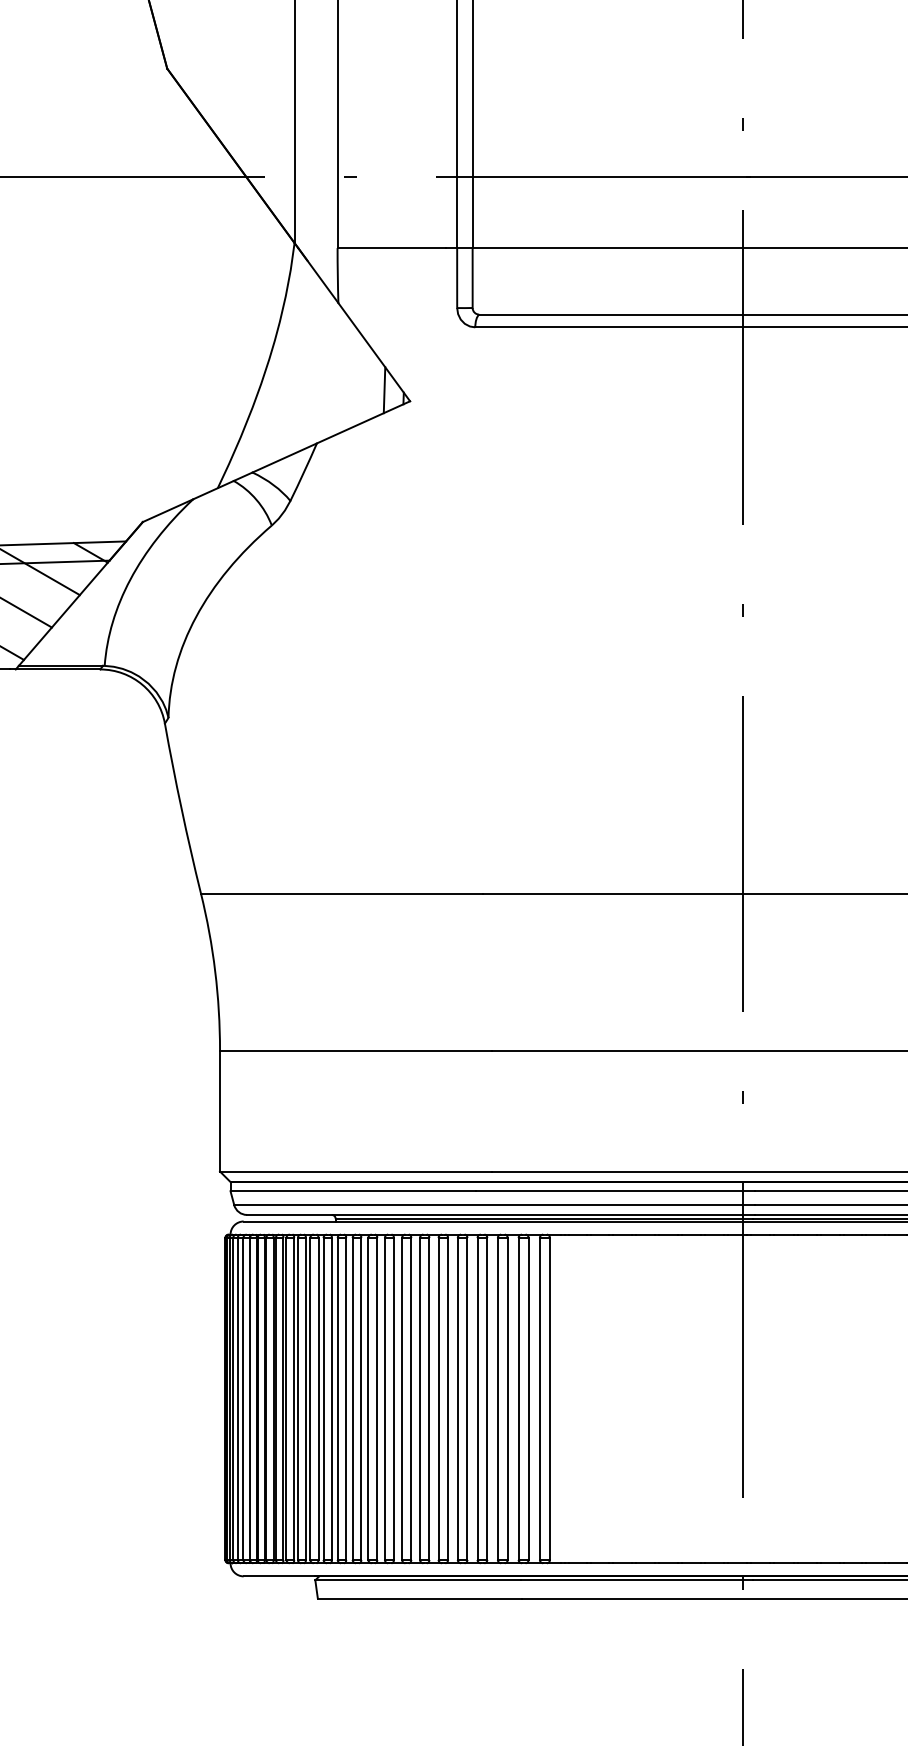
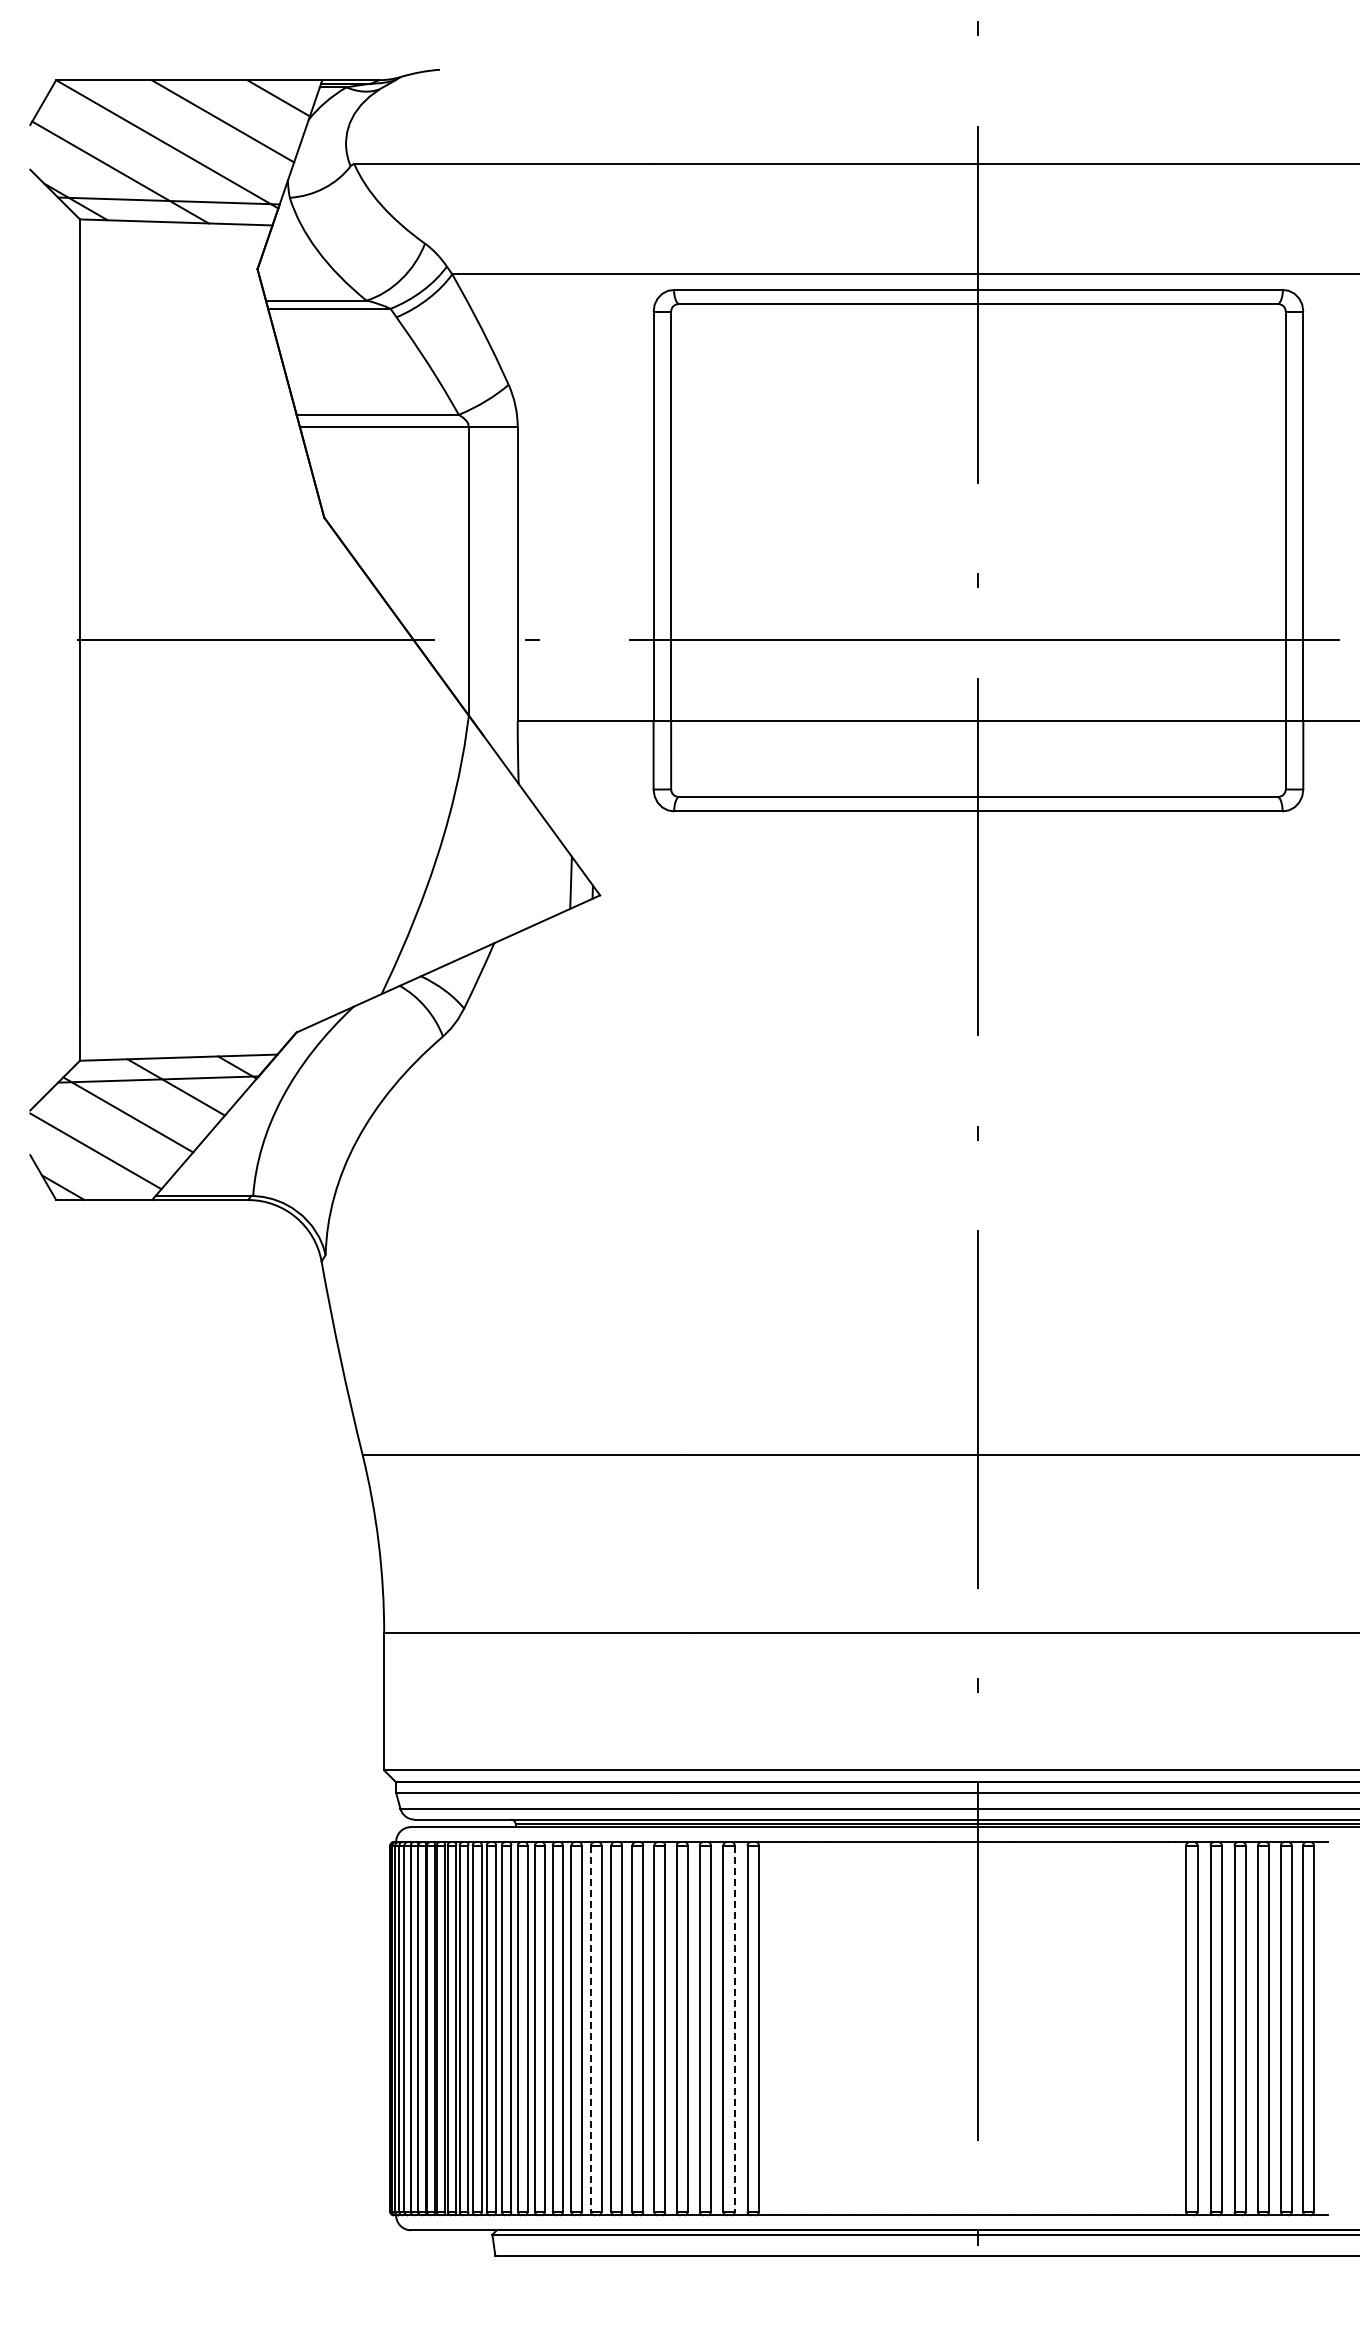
line: (402, 1398) -> (591, 2028), solid -> dashed
line: (528, 1398) -> (734, 2028), solid -> dashed

